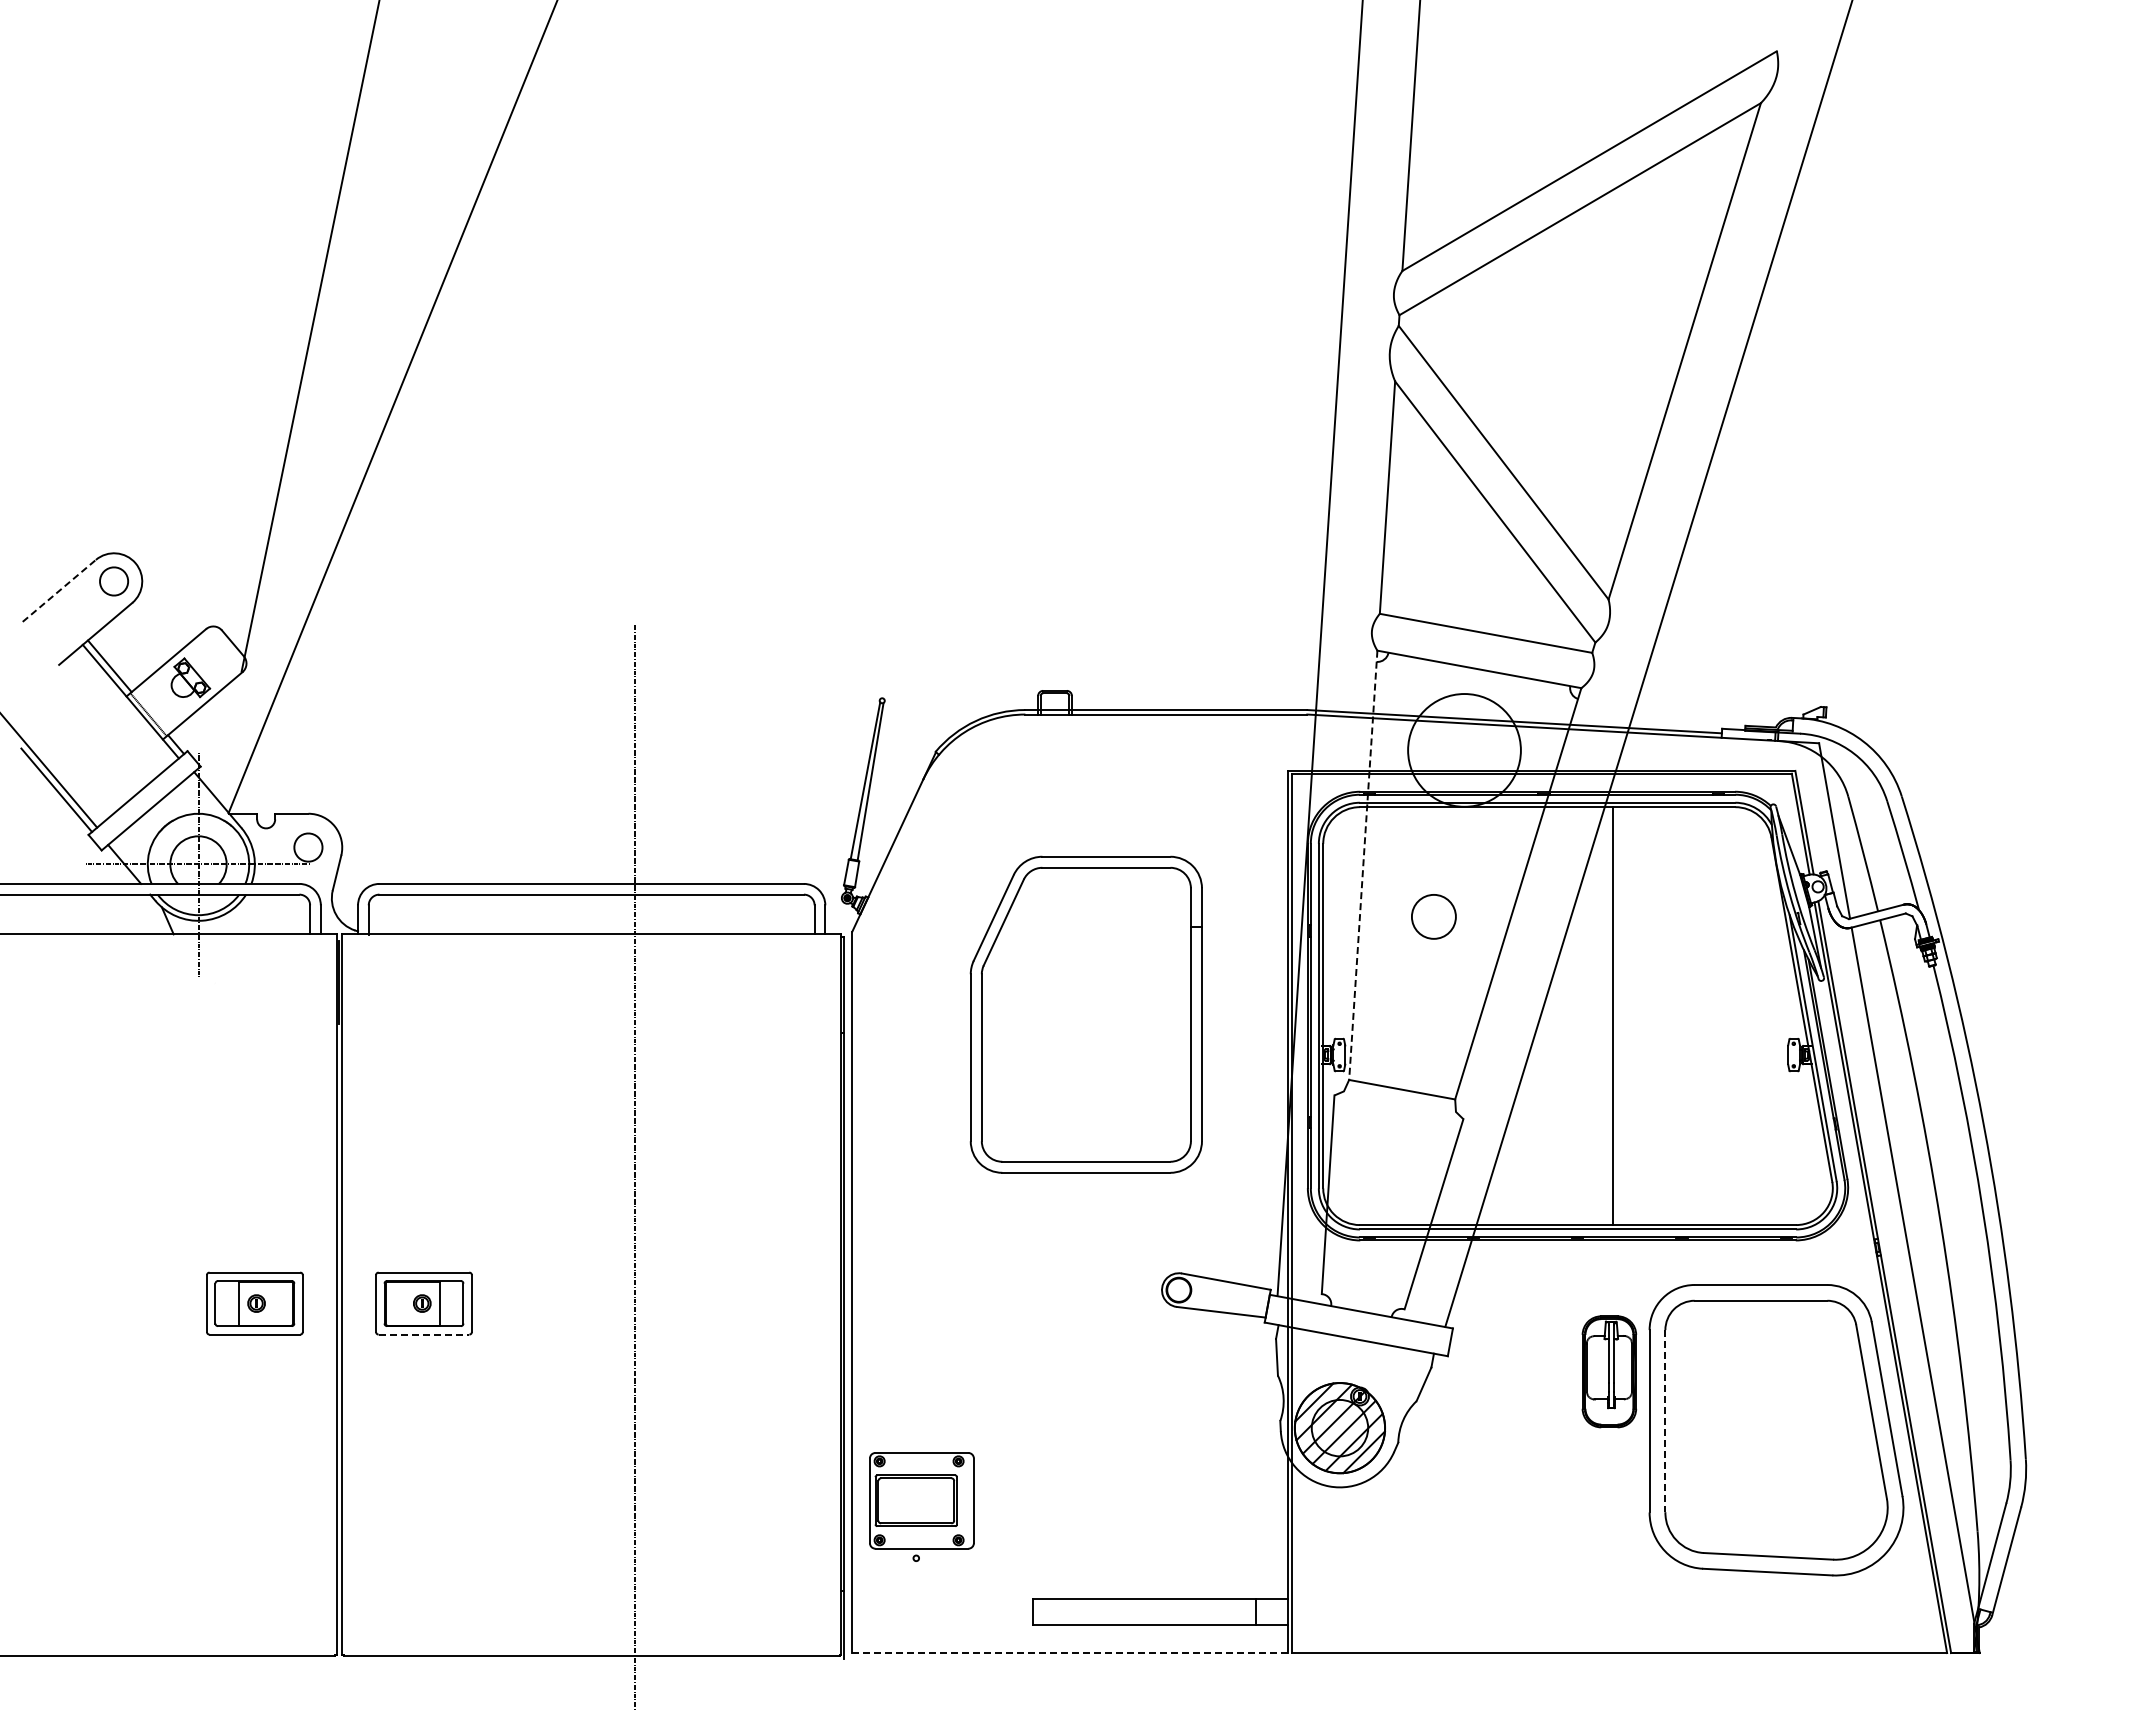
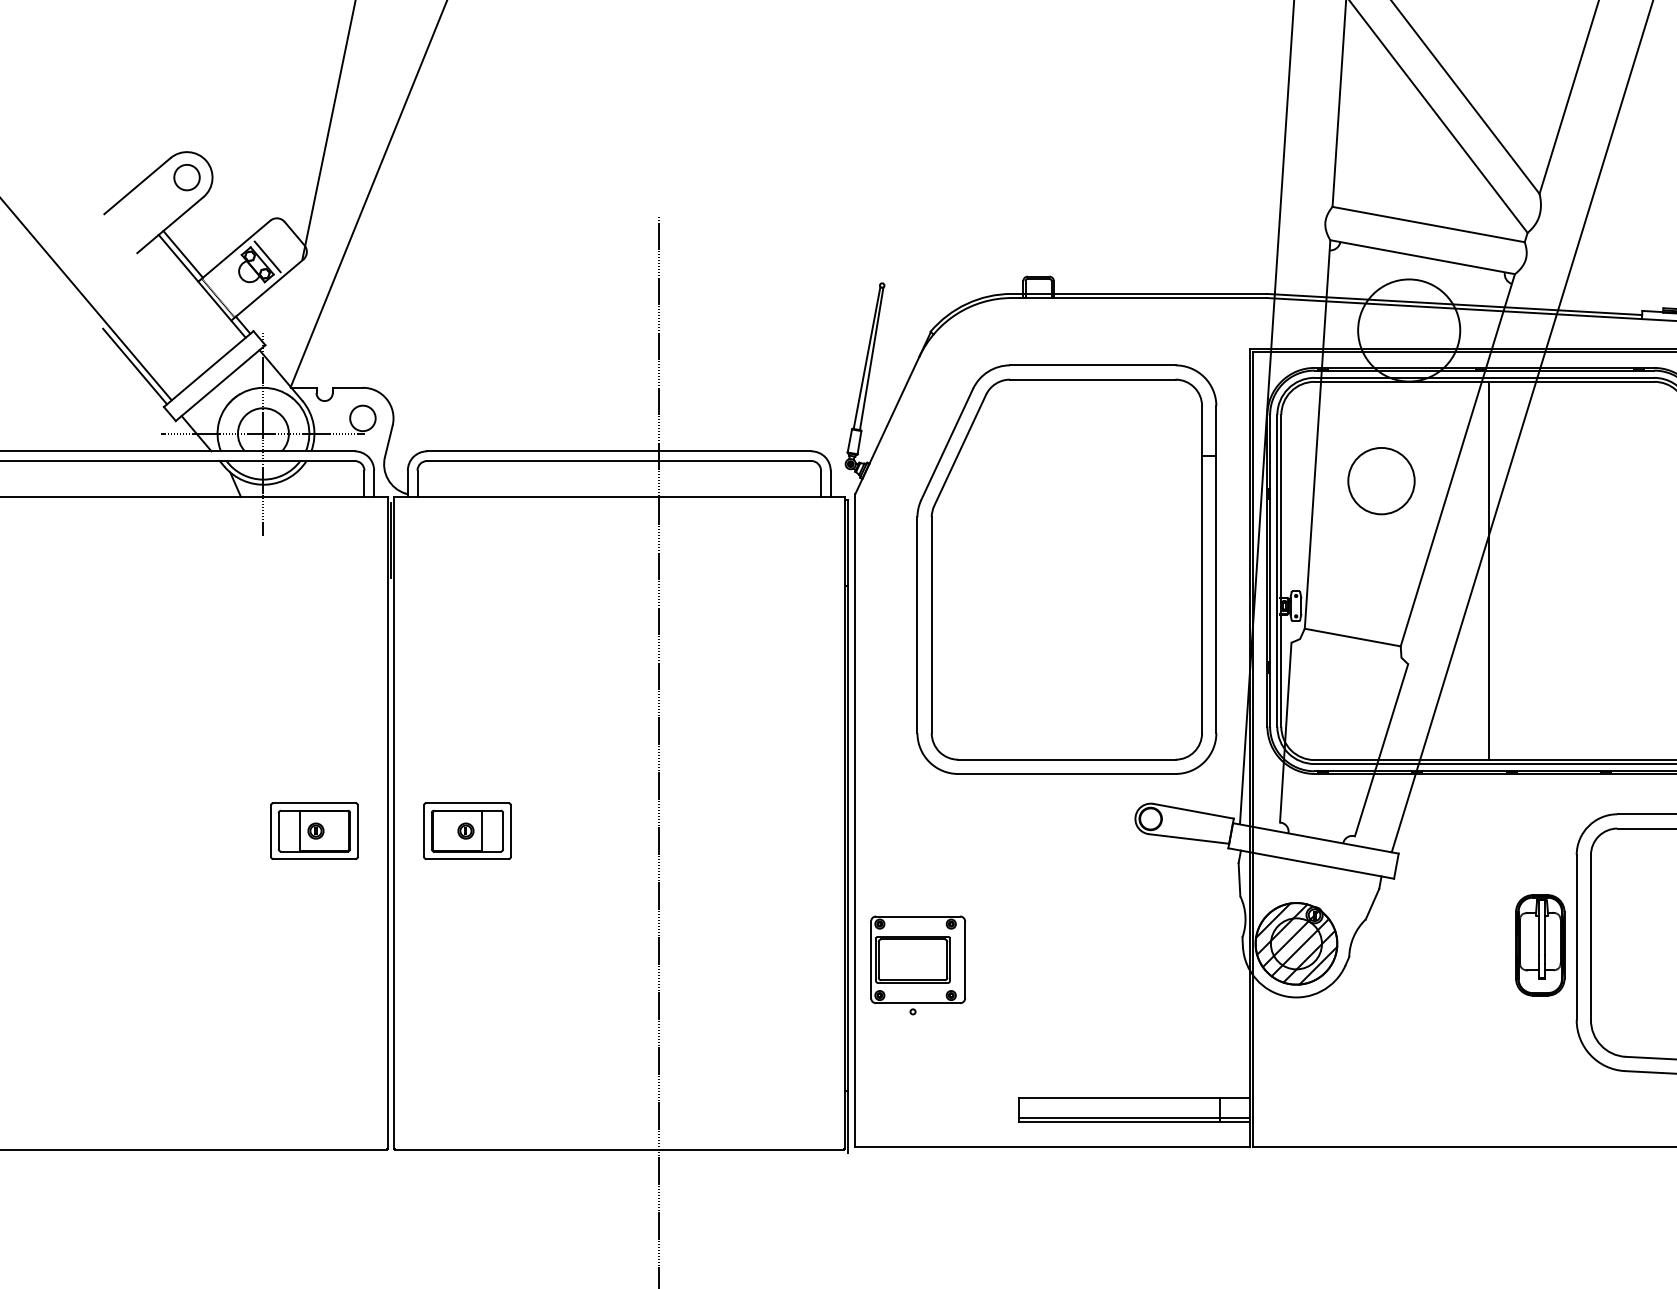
line: (59, 590) -> (137, 185), dashed -> solid
line: (202, 668) -> (267, 256), added
line: (1363, 865) -> (1317, 434), dashed -> solid
circle: (1433, 916) -> (1381, 480), size x1.67
part: (1086, 1014) -> (1067, 569), size x1.43
line: (1612, 1016) -> (1488, 571), moved
line: (424, 1334) -> (467, 859), dashed -> solid
part: (1609, 1371) -> (1540, 945), moved
line: (1665, 1421) -> (1591, 937), dashed -> solid
part: (921, 1506) -> (917, 964), moved
line: (1160, 1620) -> (1134, 1117), added
line: (1070, 1653) -> (1052, 1147), dashed -> solid

